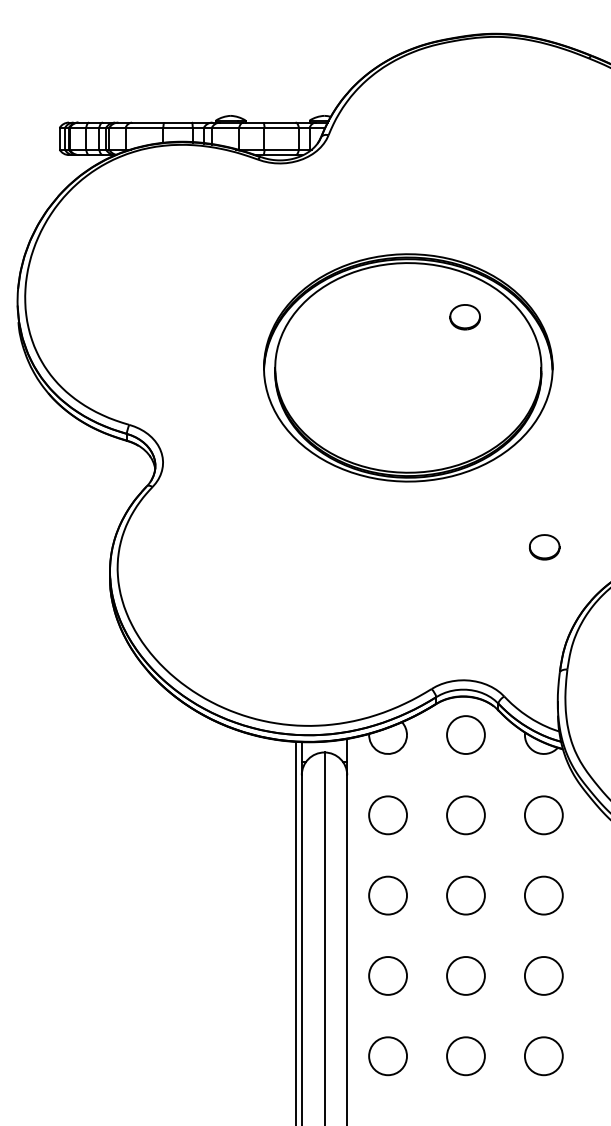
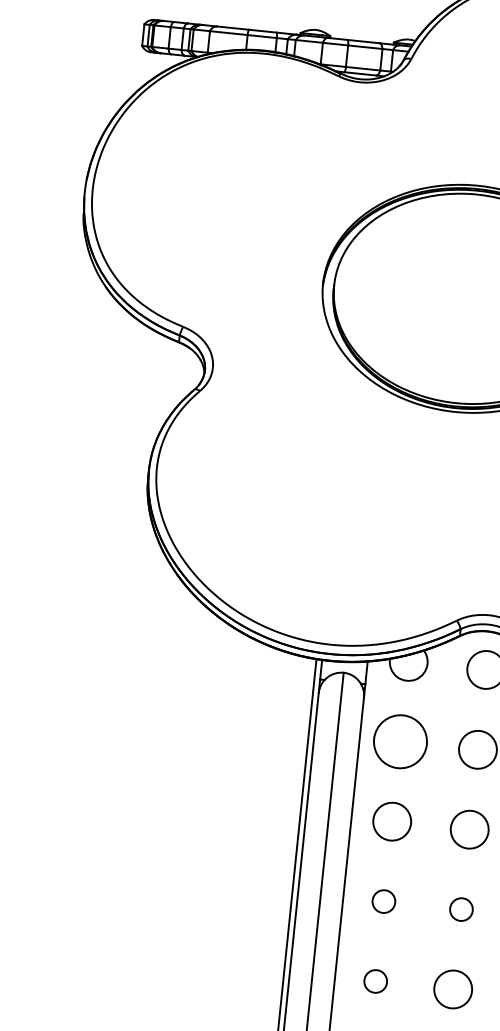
circle: (387, 815) -> (399, 741), size x1.4
circle: (387, 975) -> (383, 901), size x0.6
circle: (465, 975) -> (461, 909), size x0.6
circle: (388, 1056) -> (376, 981), size x0.6

